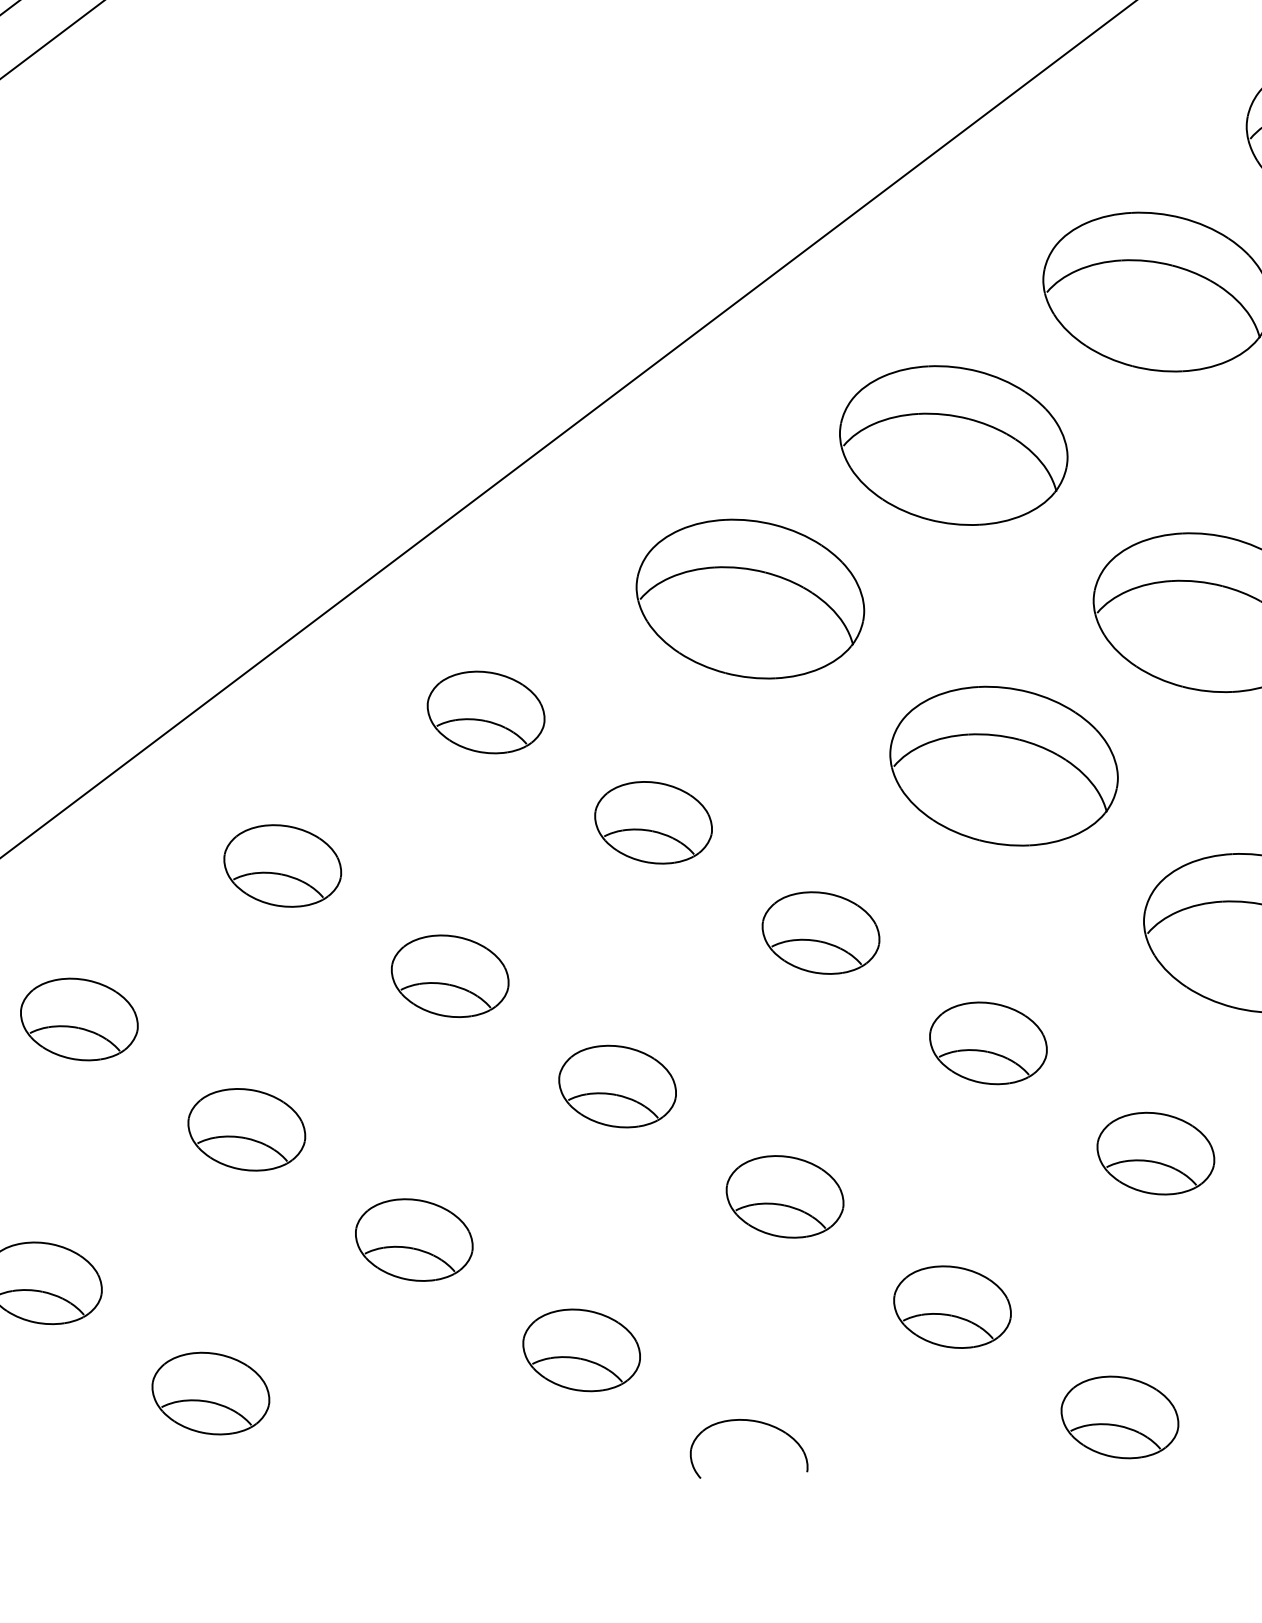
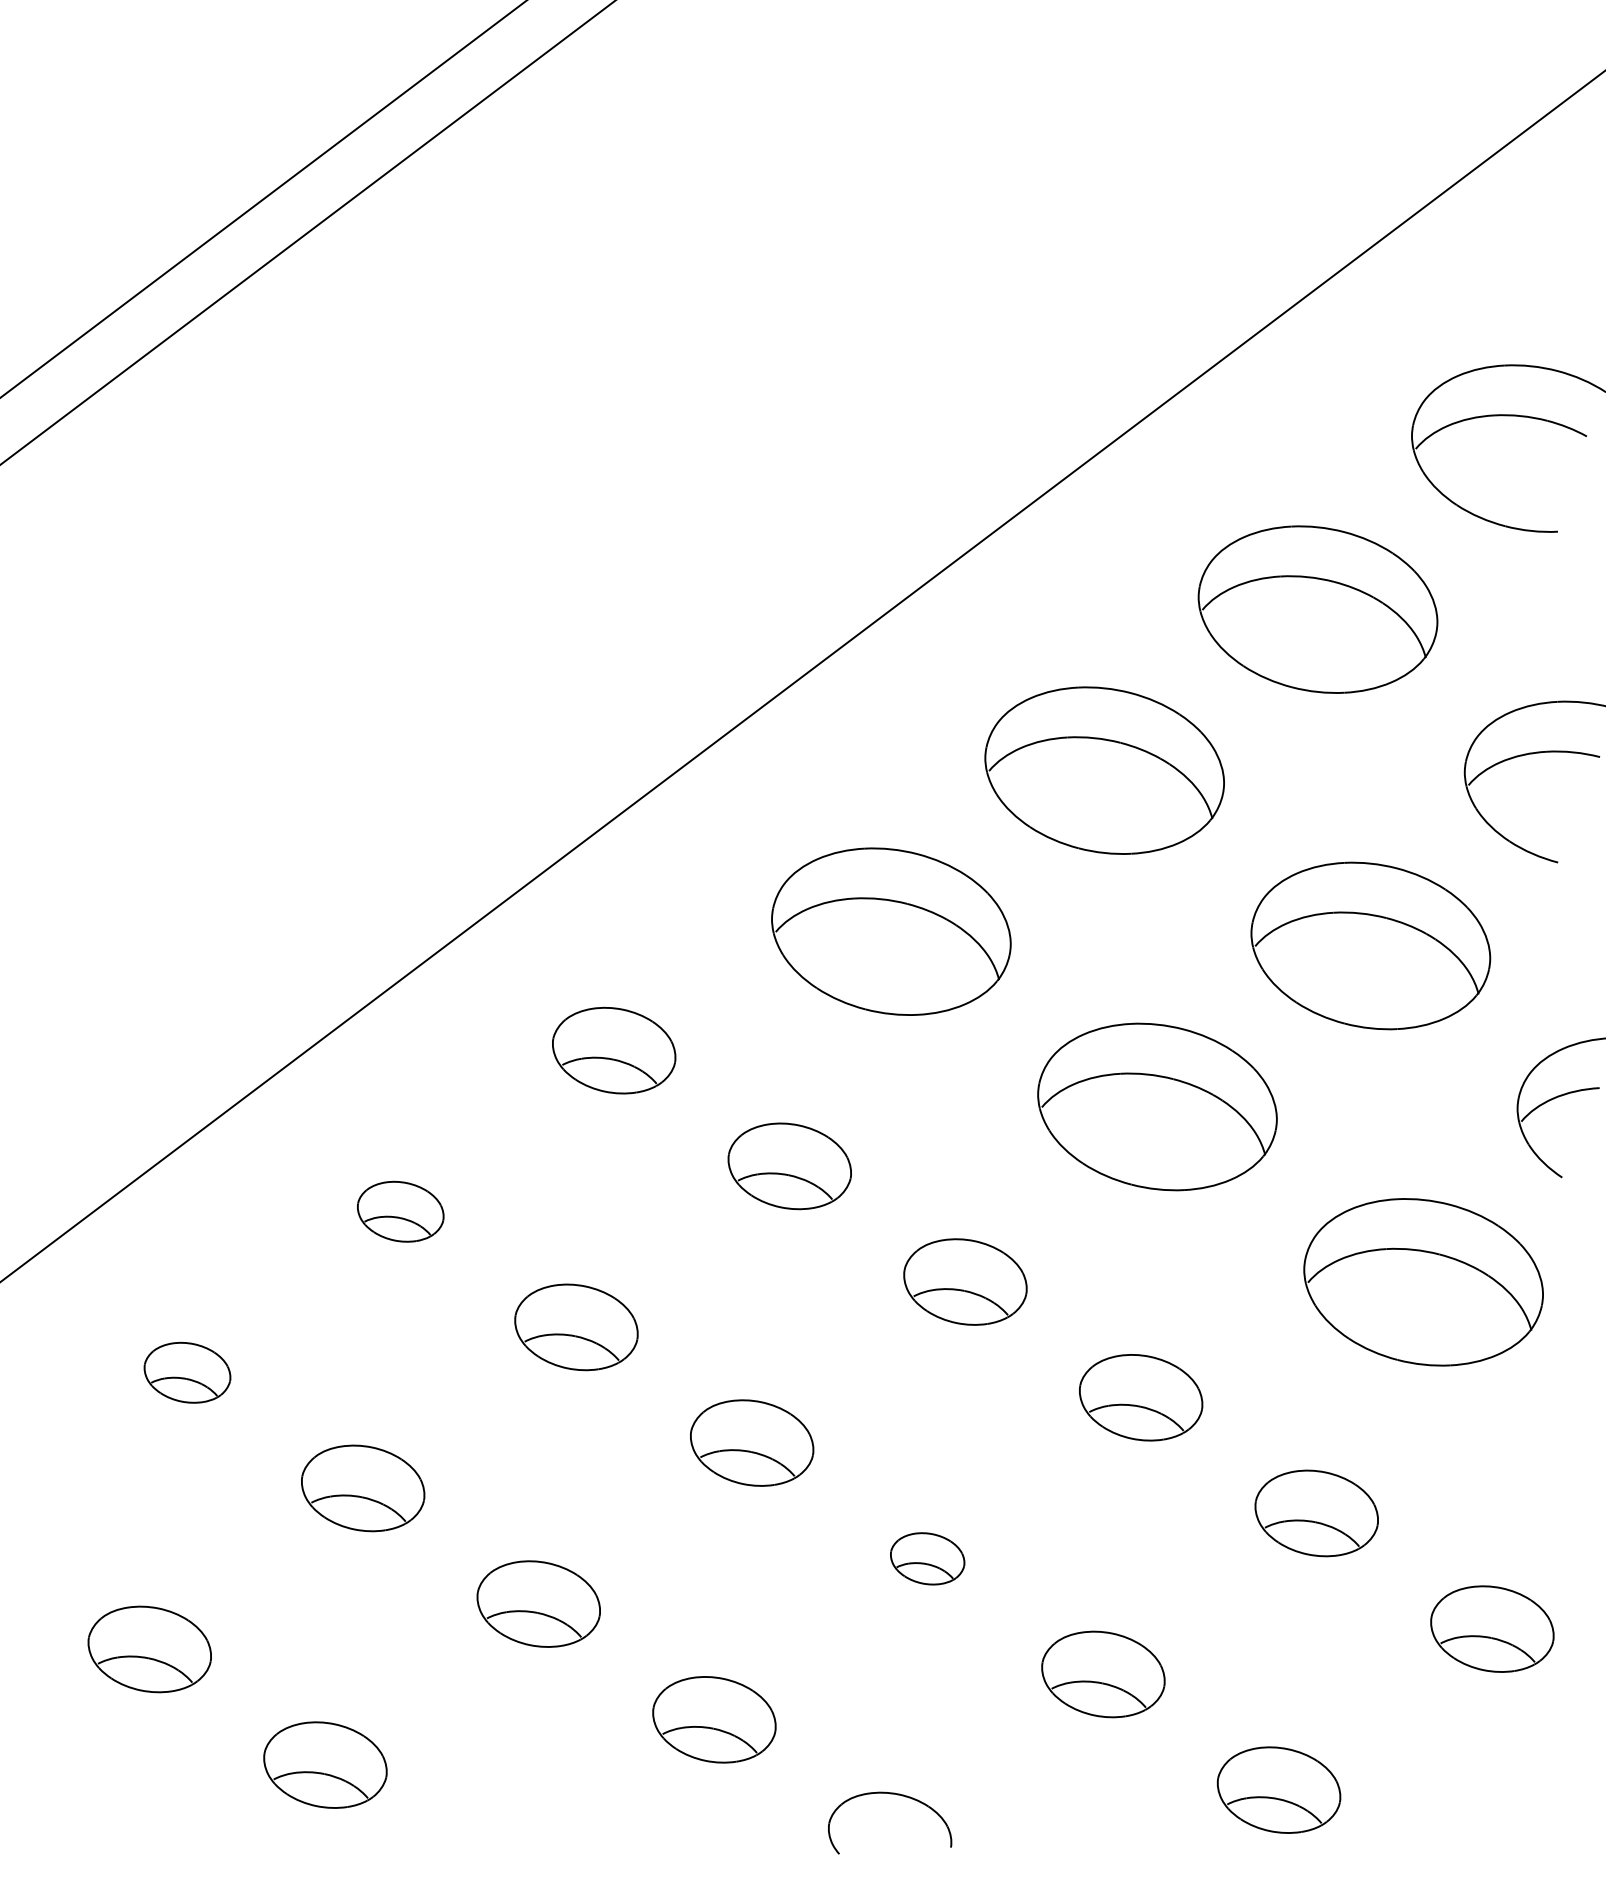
part: (282, 865) -> (400, 1211), size x0.7
part: (79, 1019) -> (187, 1372), size x0.7
part: (784, 1196) -> (927, 1558), size x0.6

